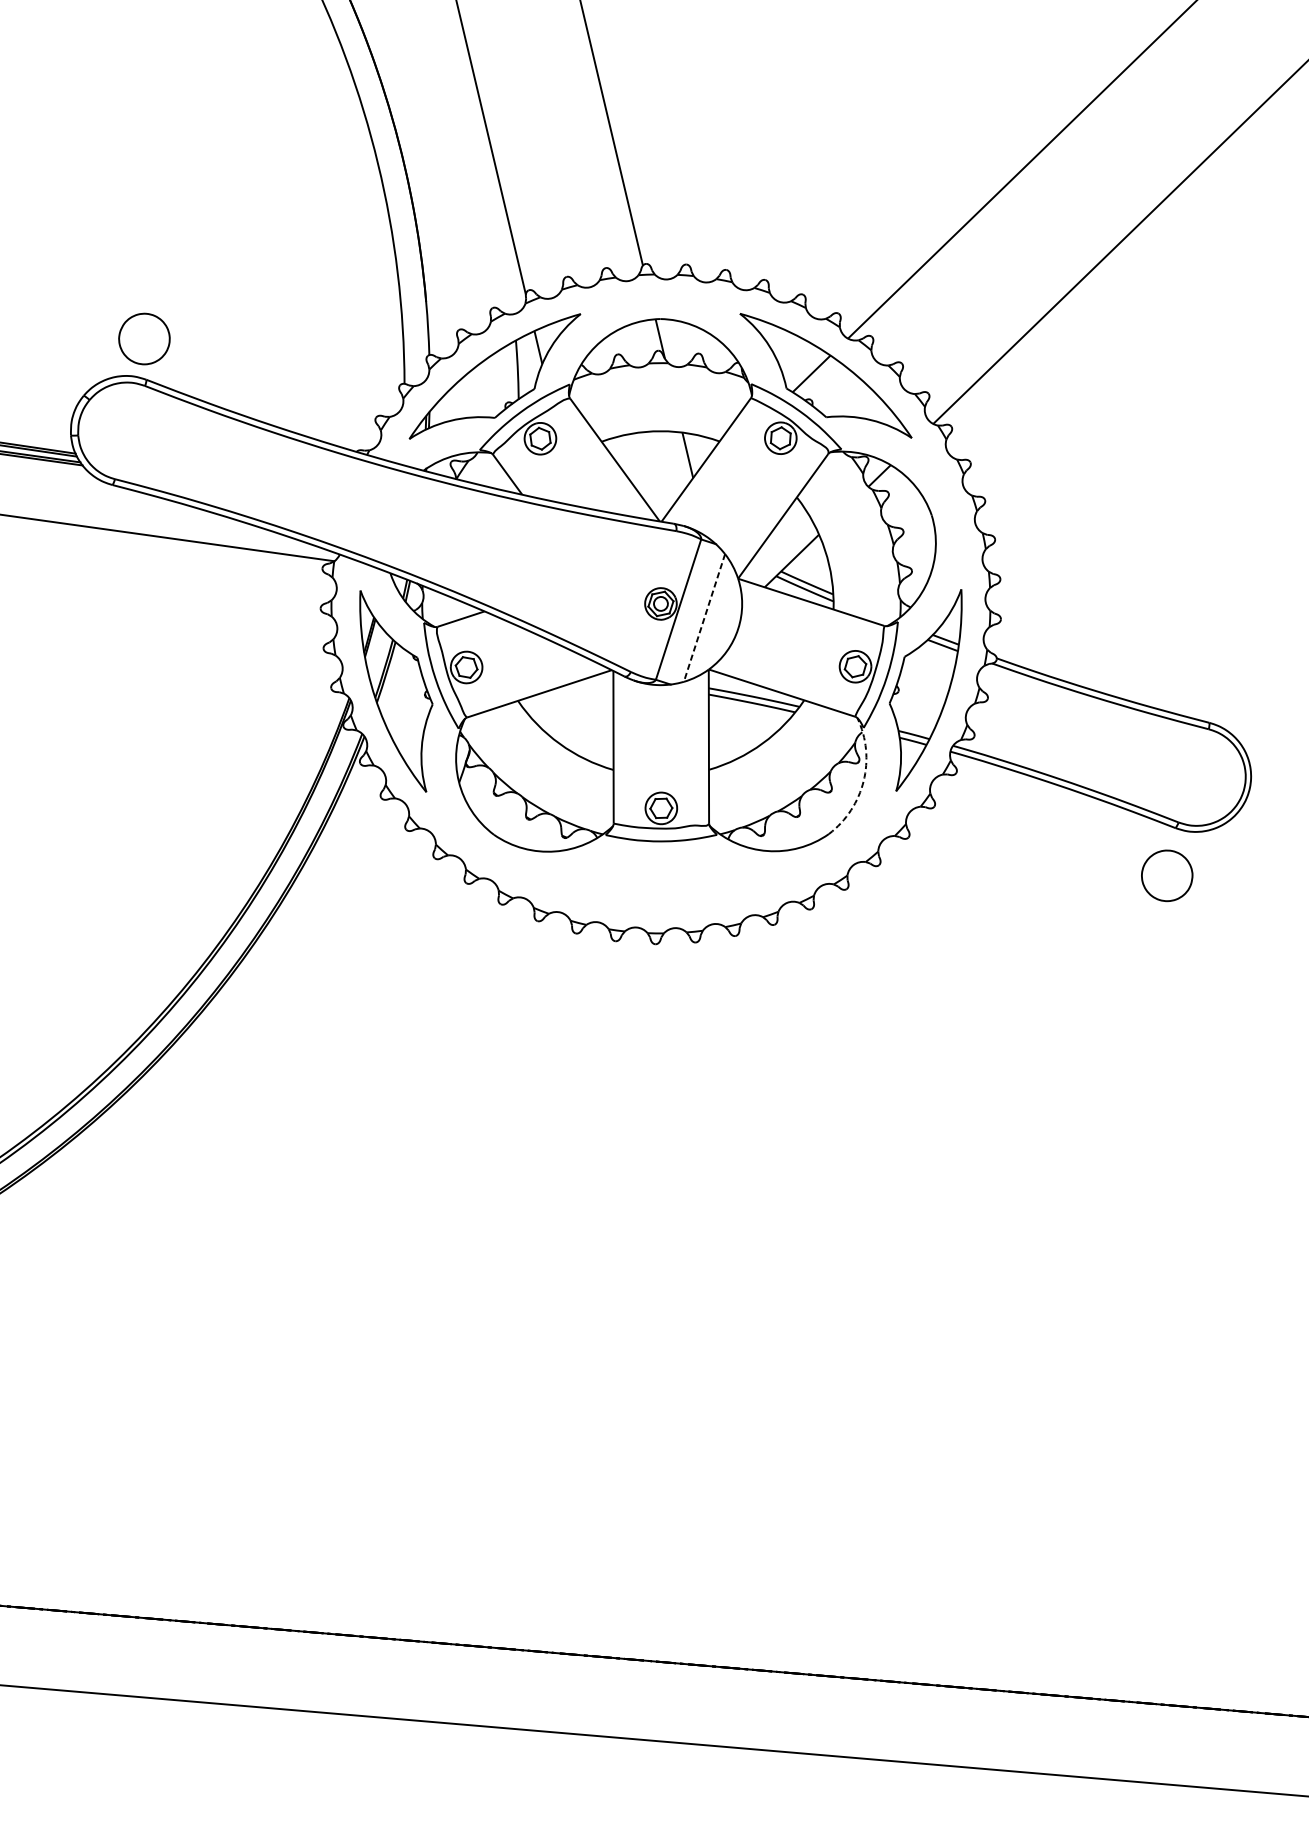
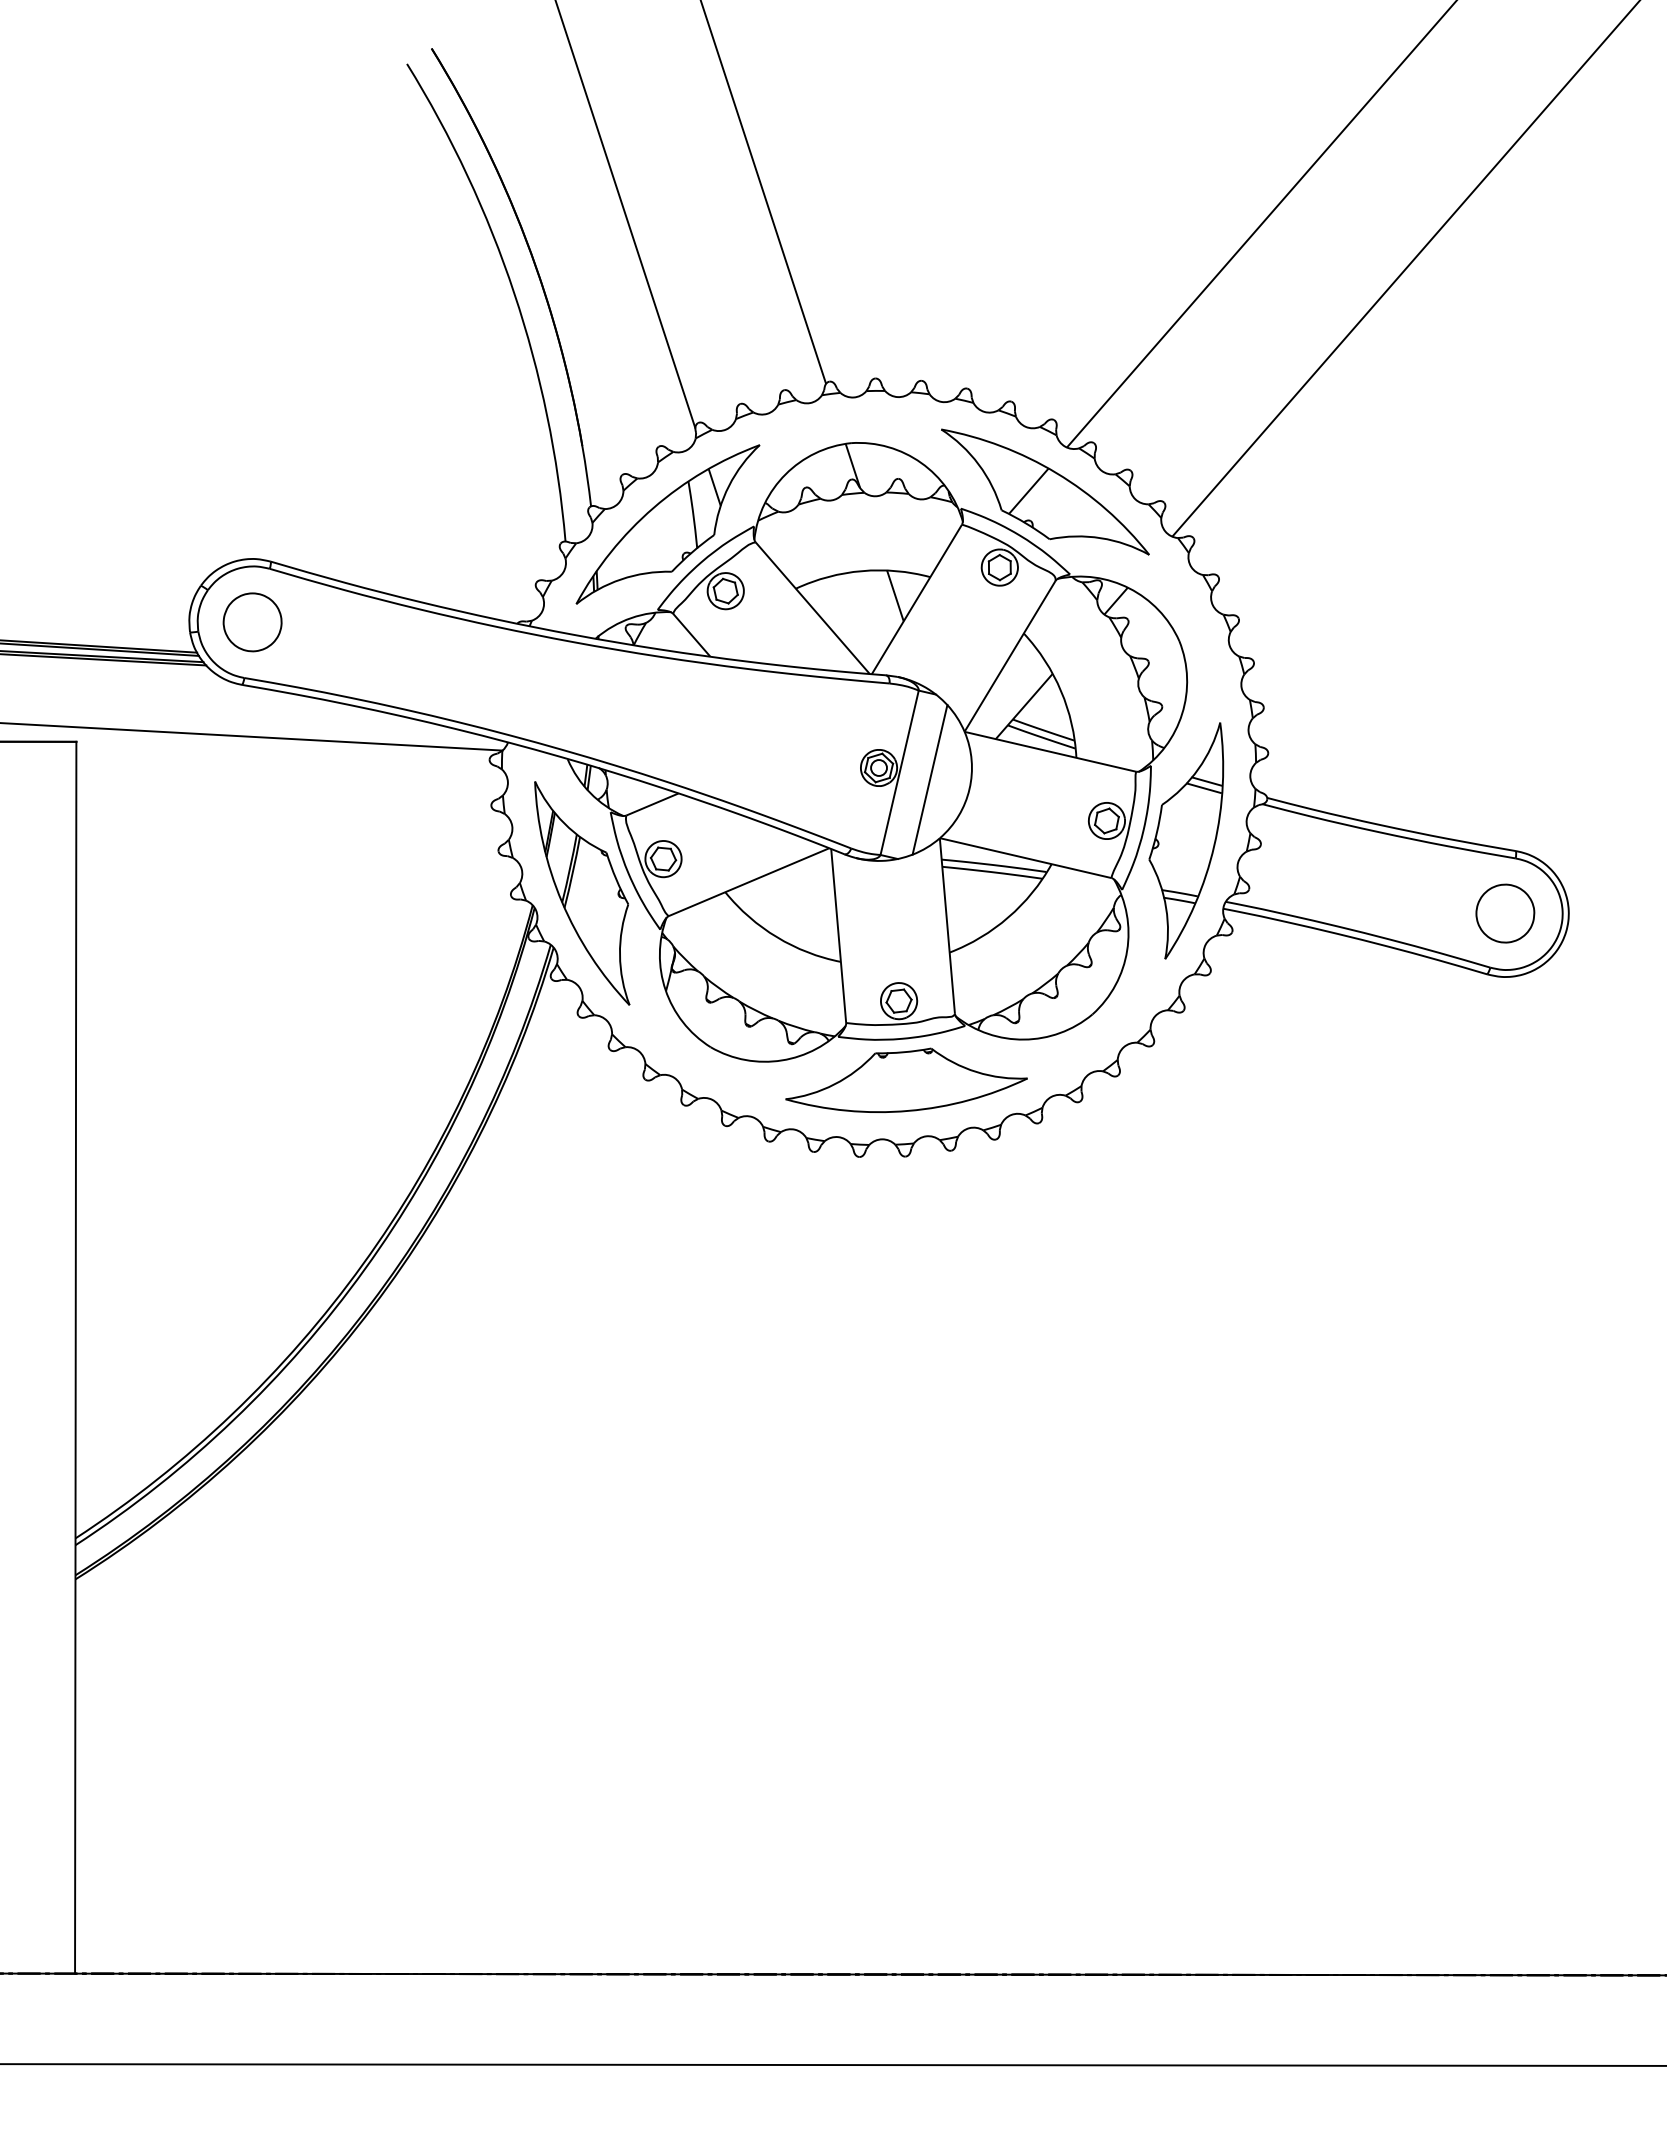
part: (144, 339) -> (252, 622), moved
line: (704, 617) -> (930, 779), dashed -> solid
arc: (863, 781) -> (1127, 950), dashed -> solid
part: (1167, 875) -> (1505, 913), moved
part: (662, 877) -> (906, 1079), added

